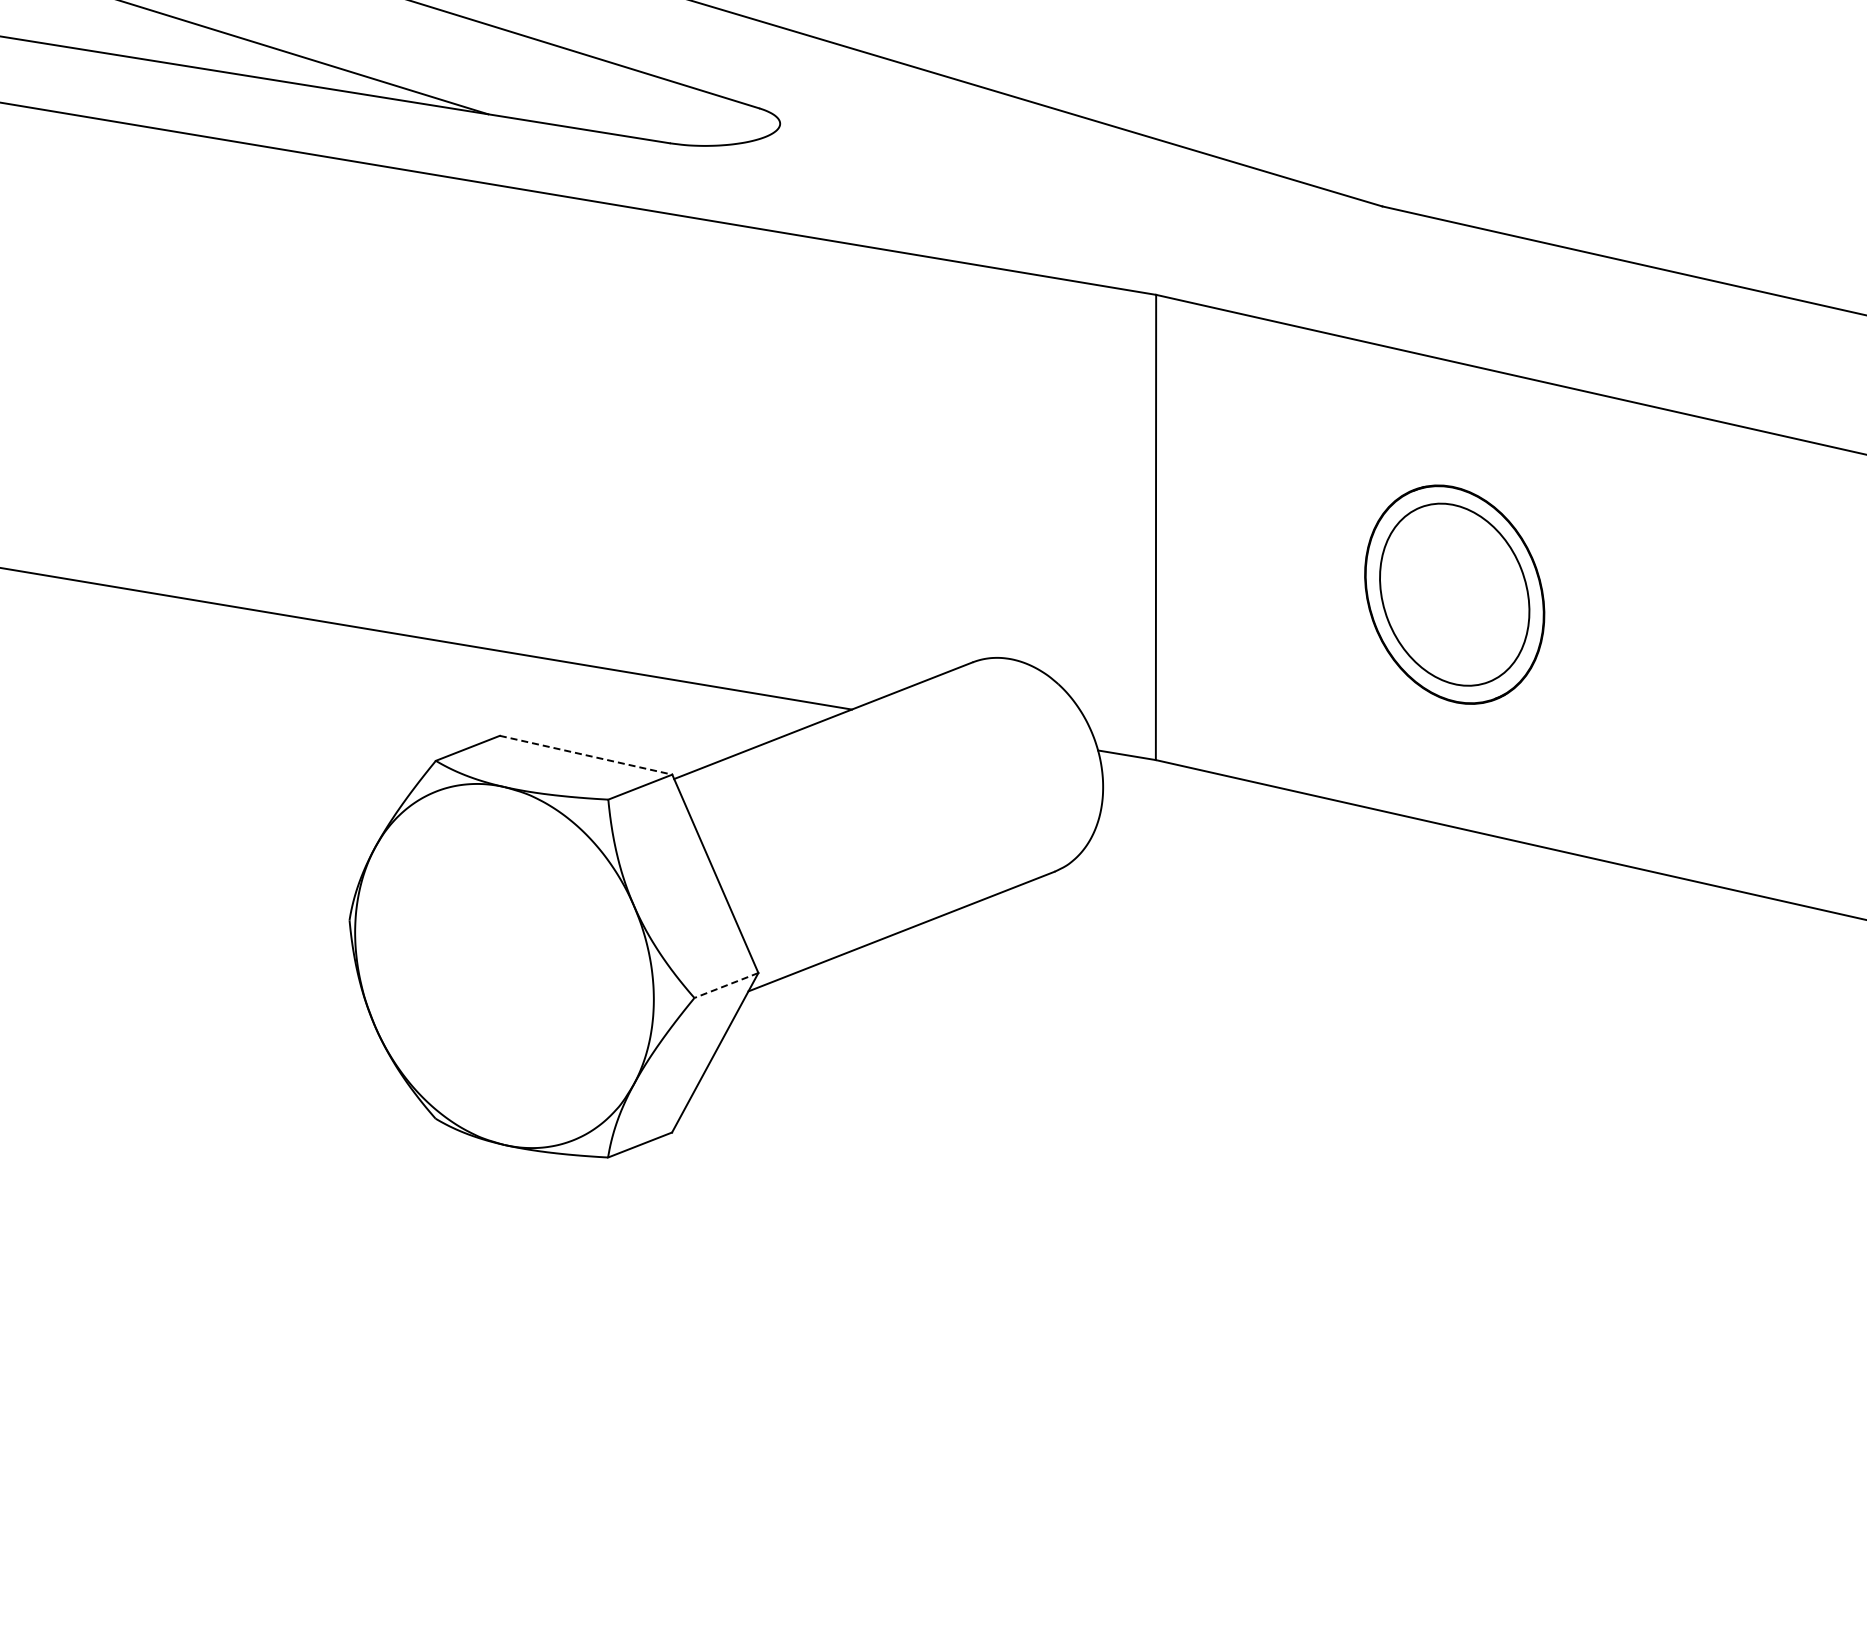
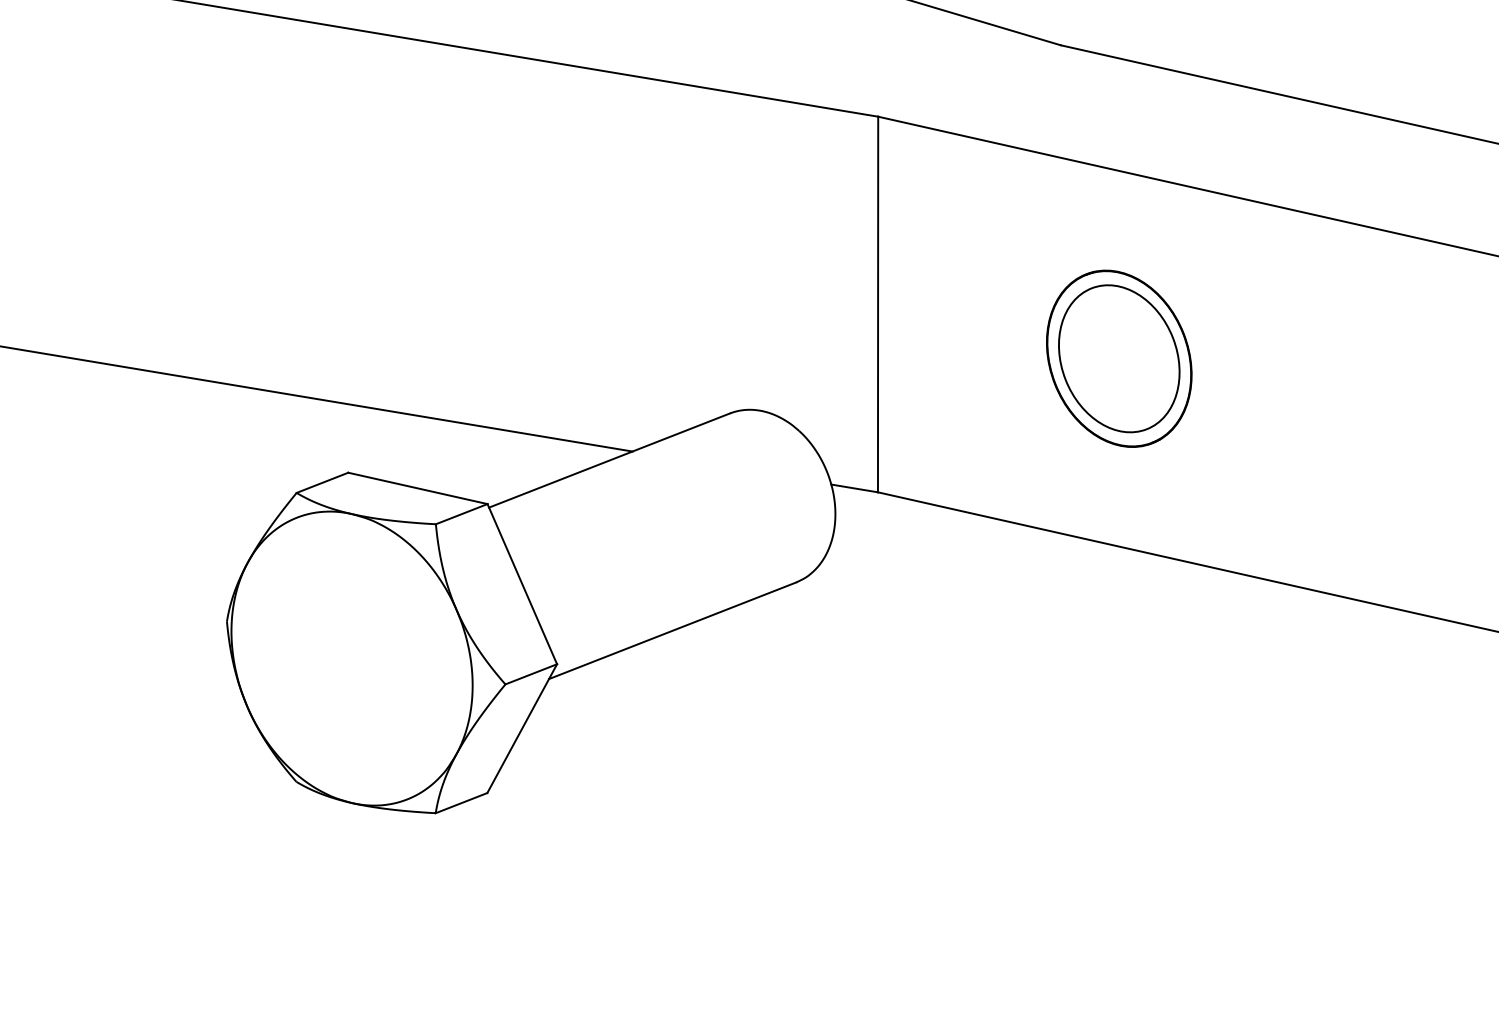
line: (586, 755) -> (418, 488), dashed -> solid
line: (725, 985) -> (530, 674), dashed -> solid

